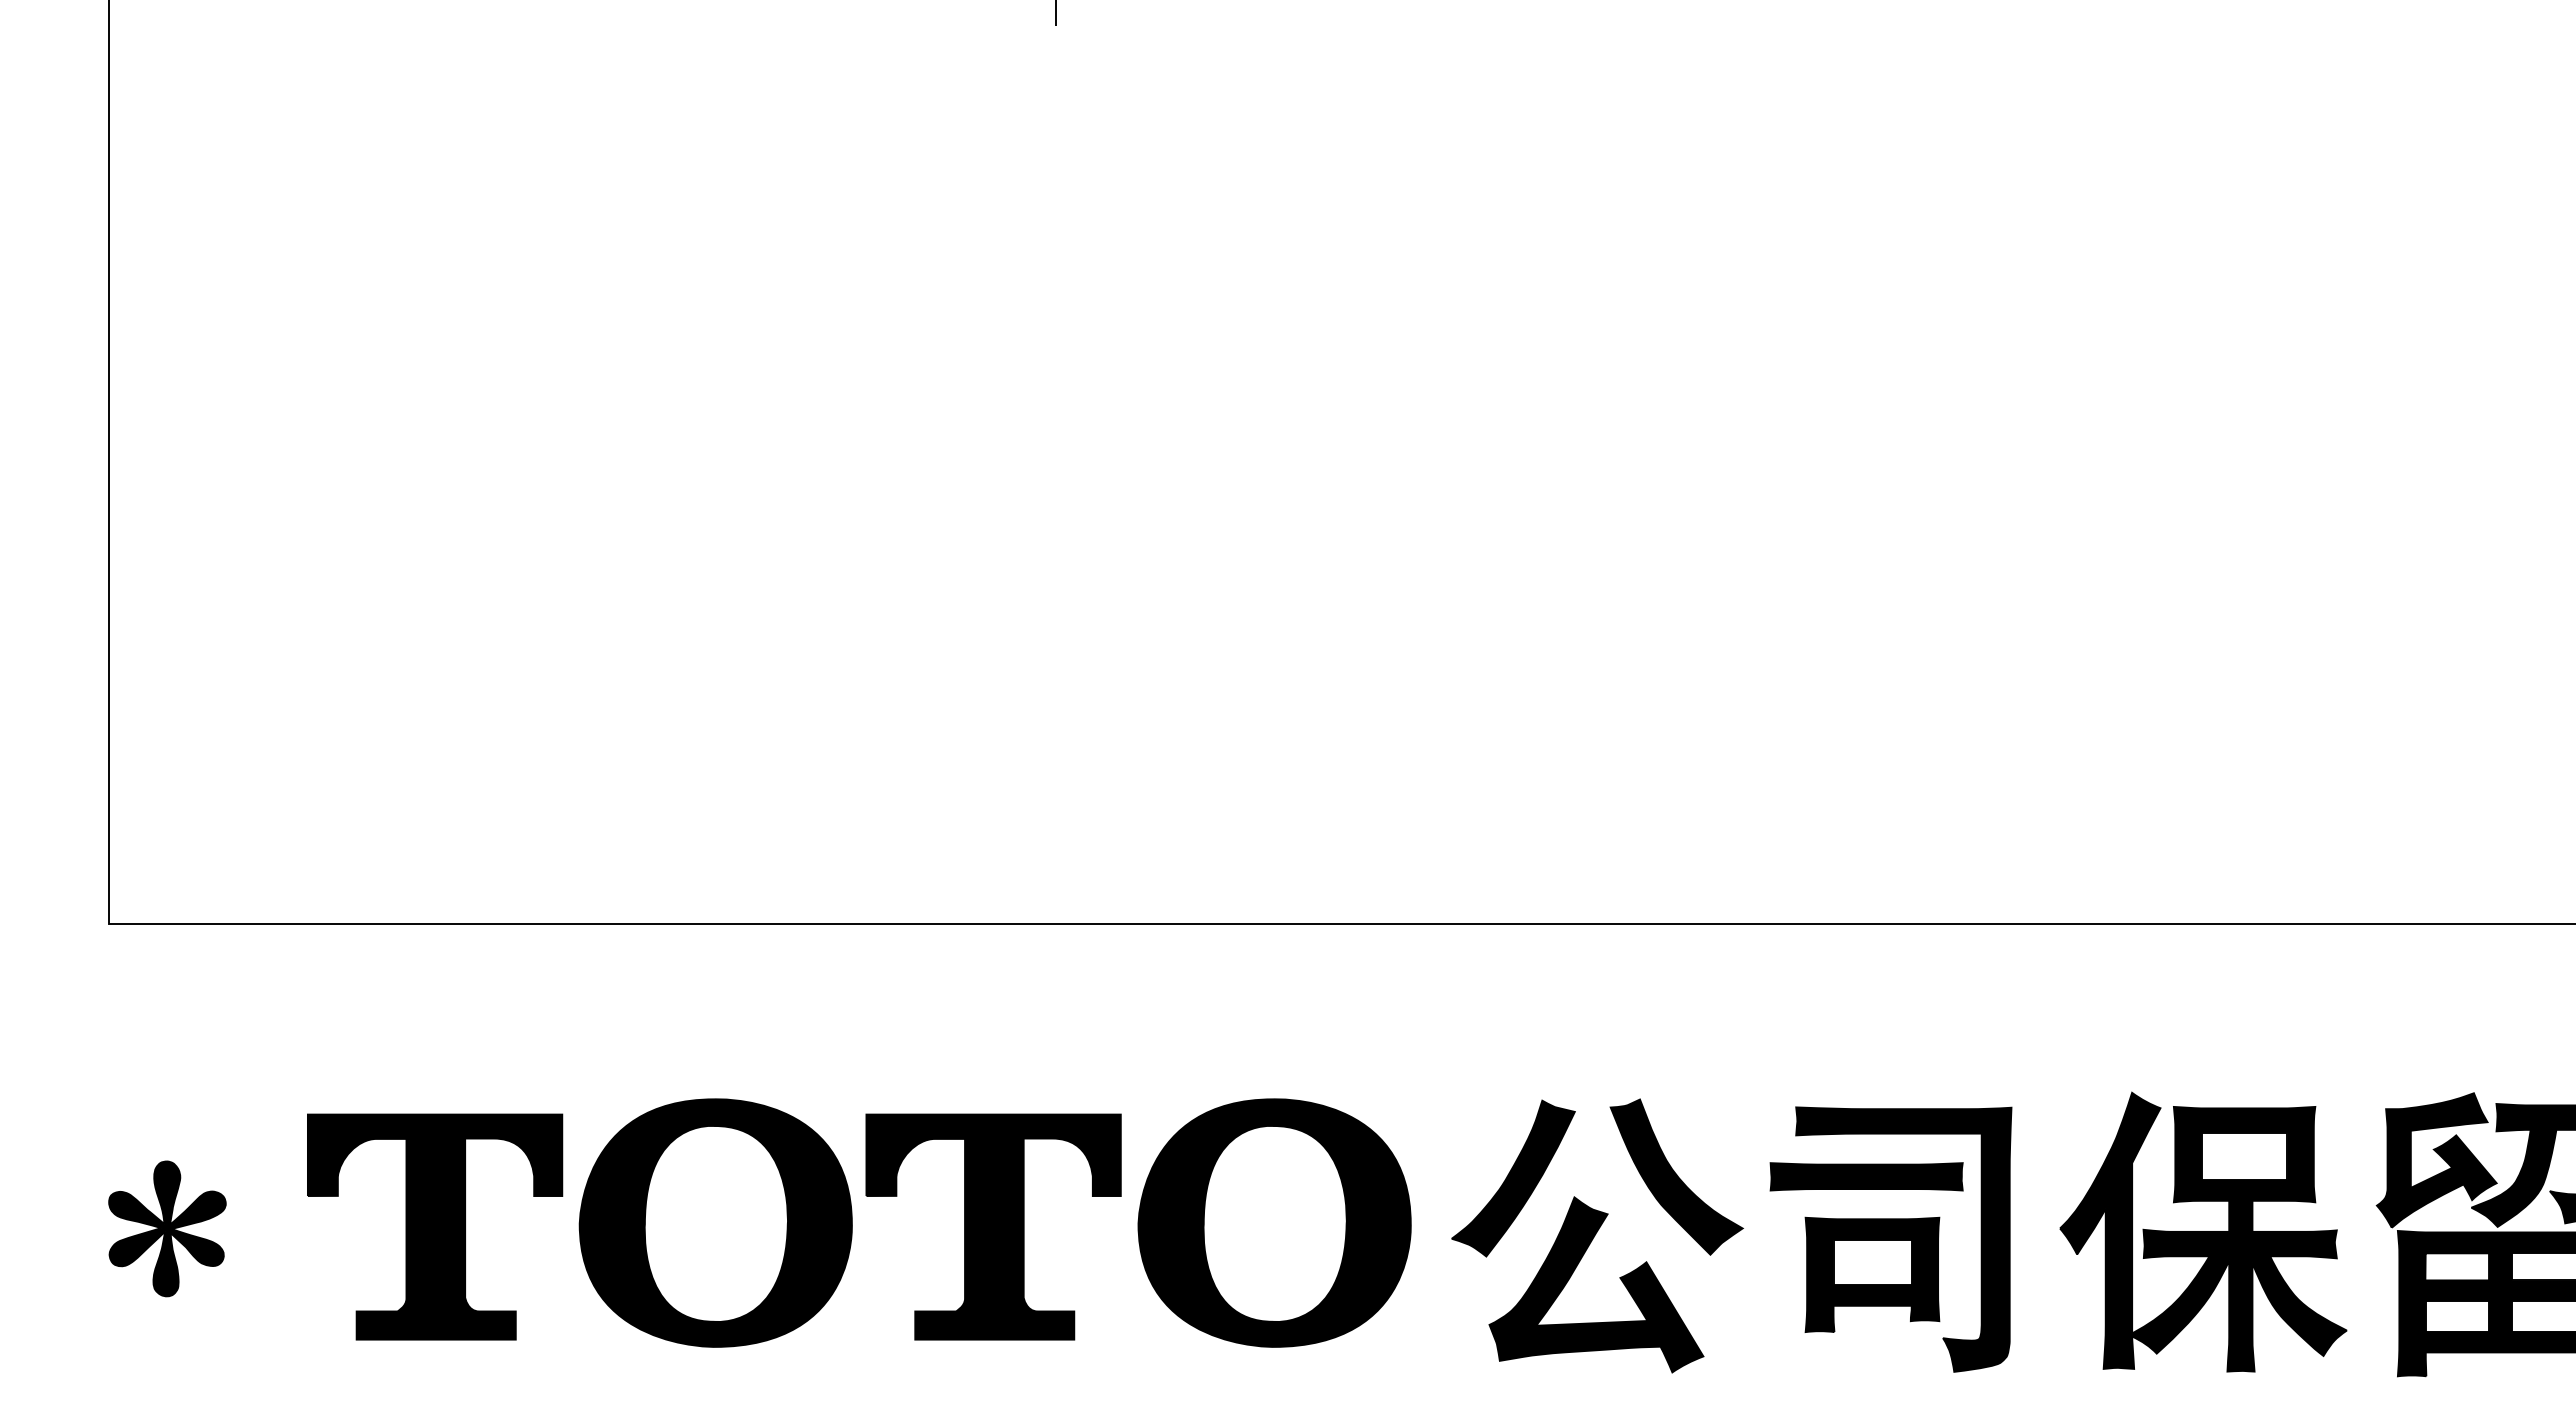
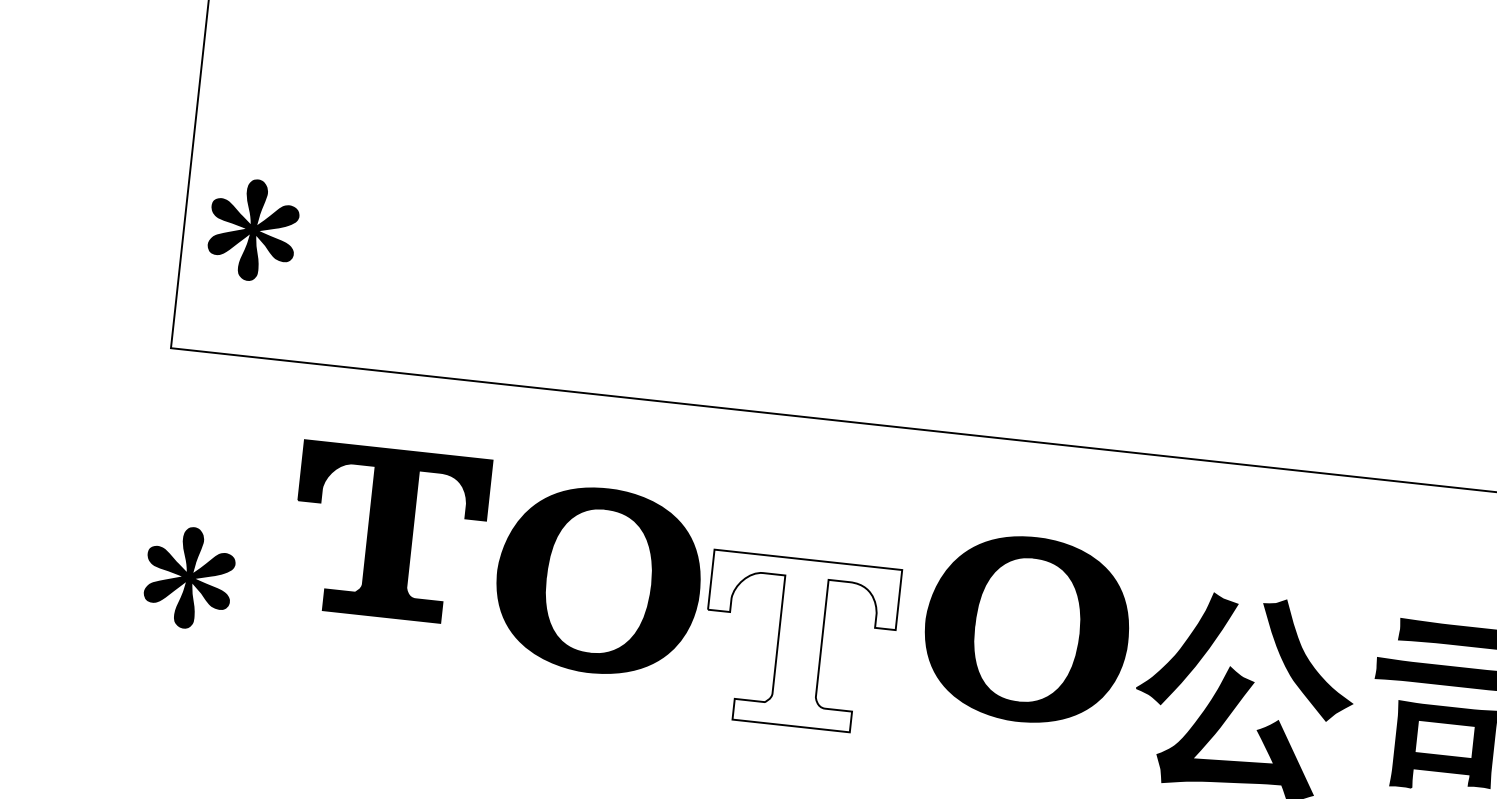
part: (202, 753) -> (253, 229), added
part: (715, 1222) -> (598, 580), moved
part: (1274, 1222) -> (1026, 629), moved
part: (435, 1226) -> (390, 532), moved
fill: (993, 1226) -> (799, 642), removed

